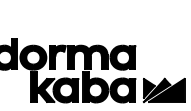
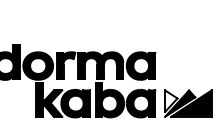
fill: (149, 88) -> (171, 101), removed

